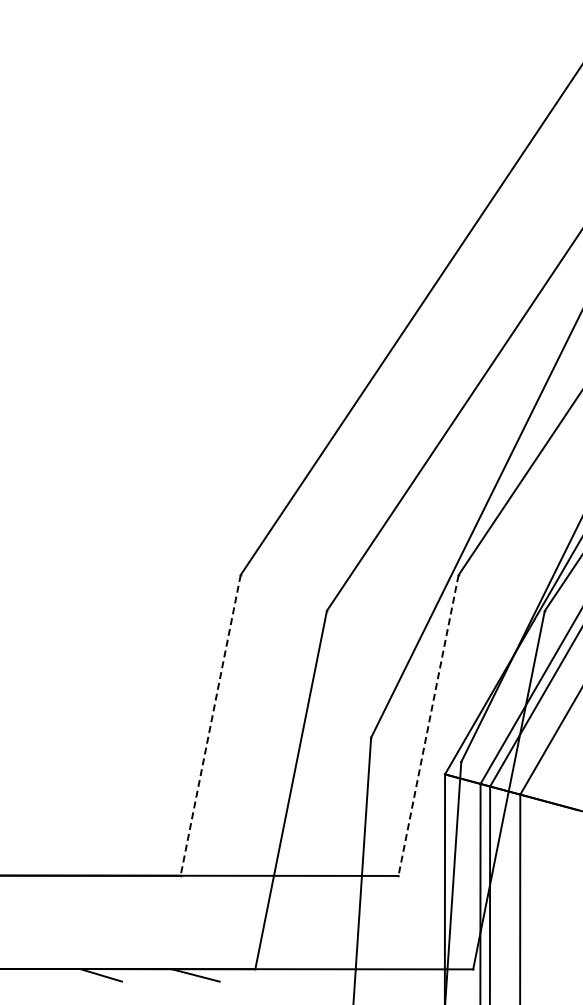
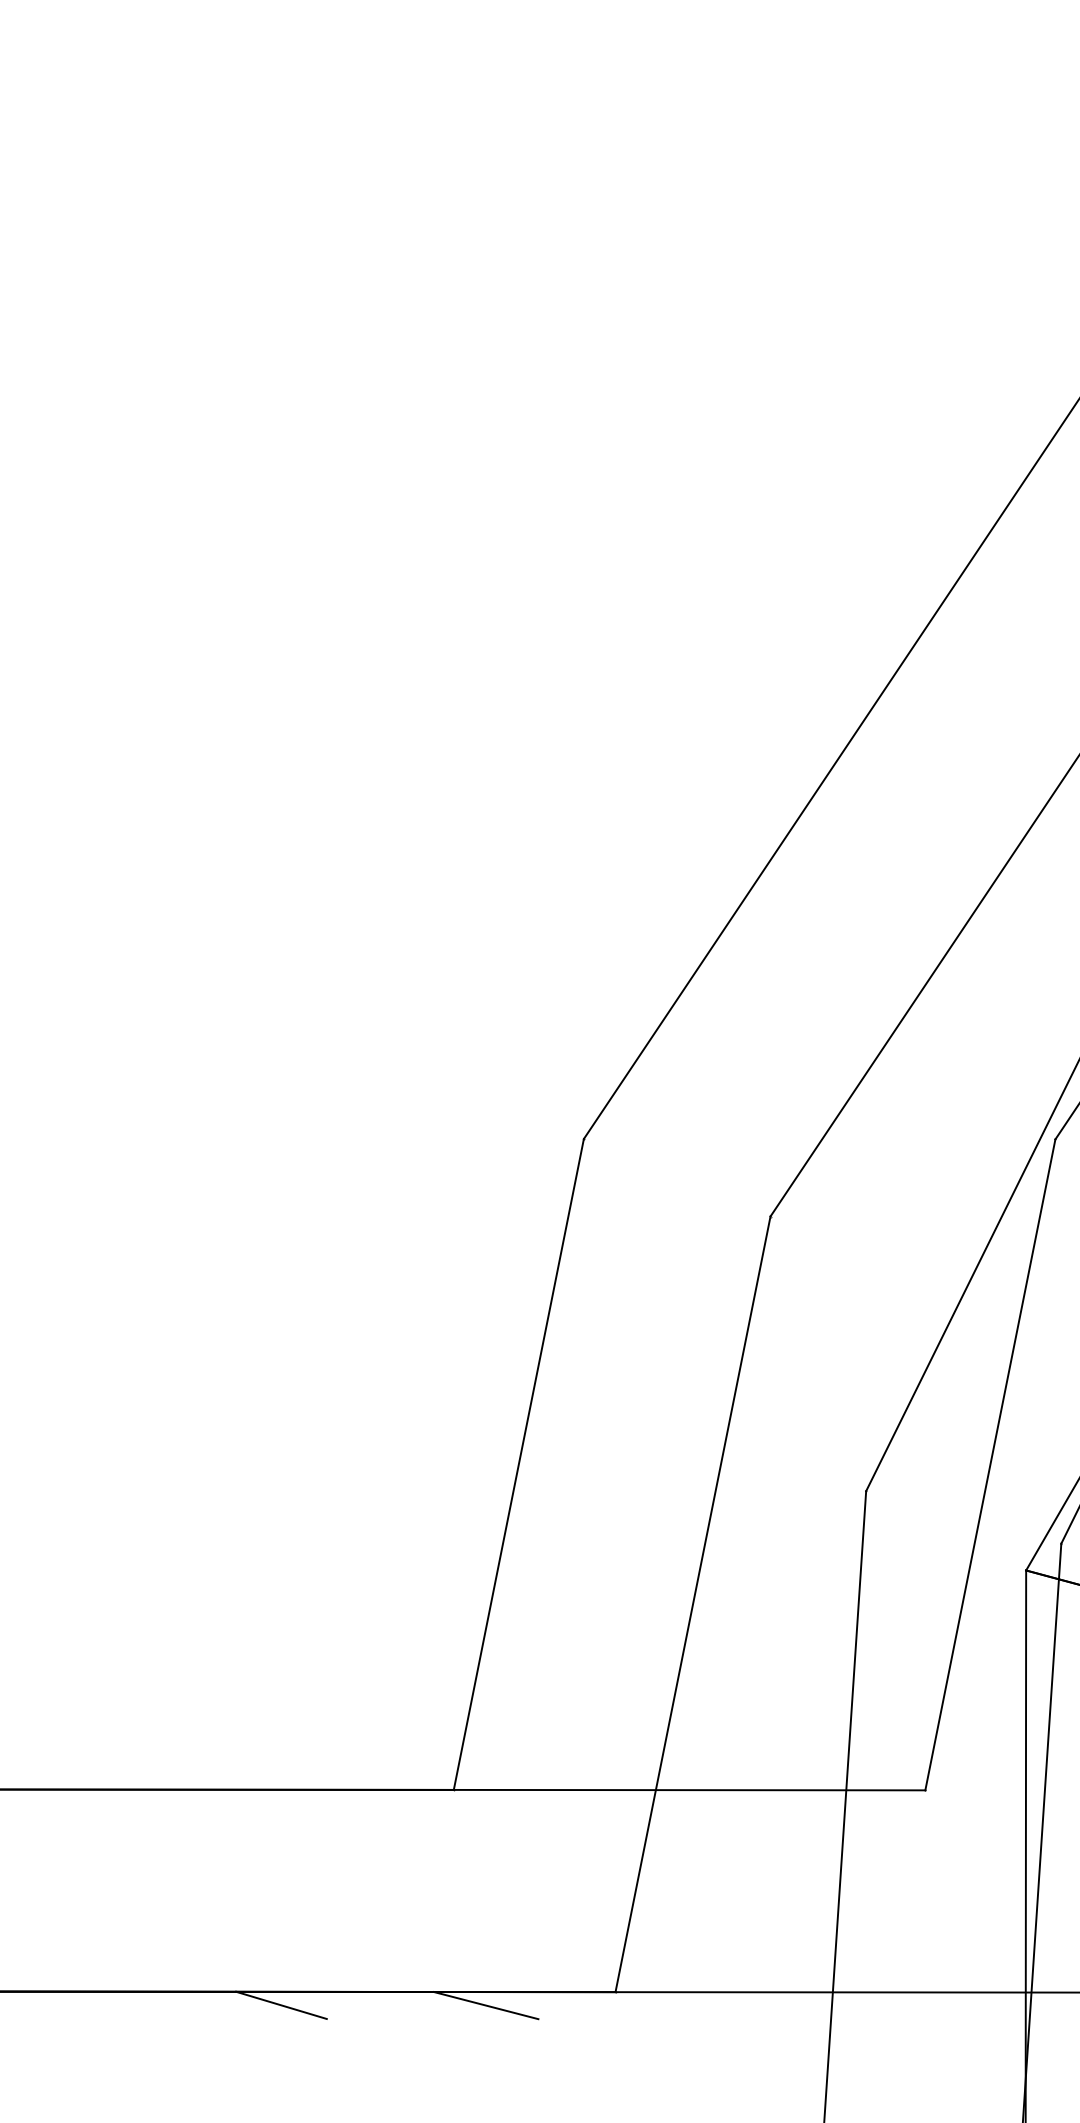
line: (210, 725) -> (518, 1464), dashed -> solid
line: (428, 726) -> (990, 1466), dashed -> solid

